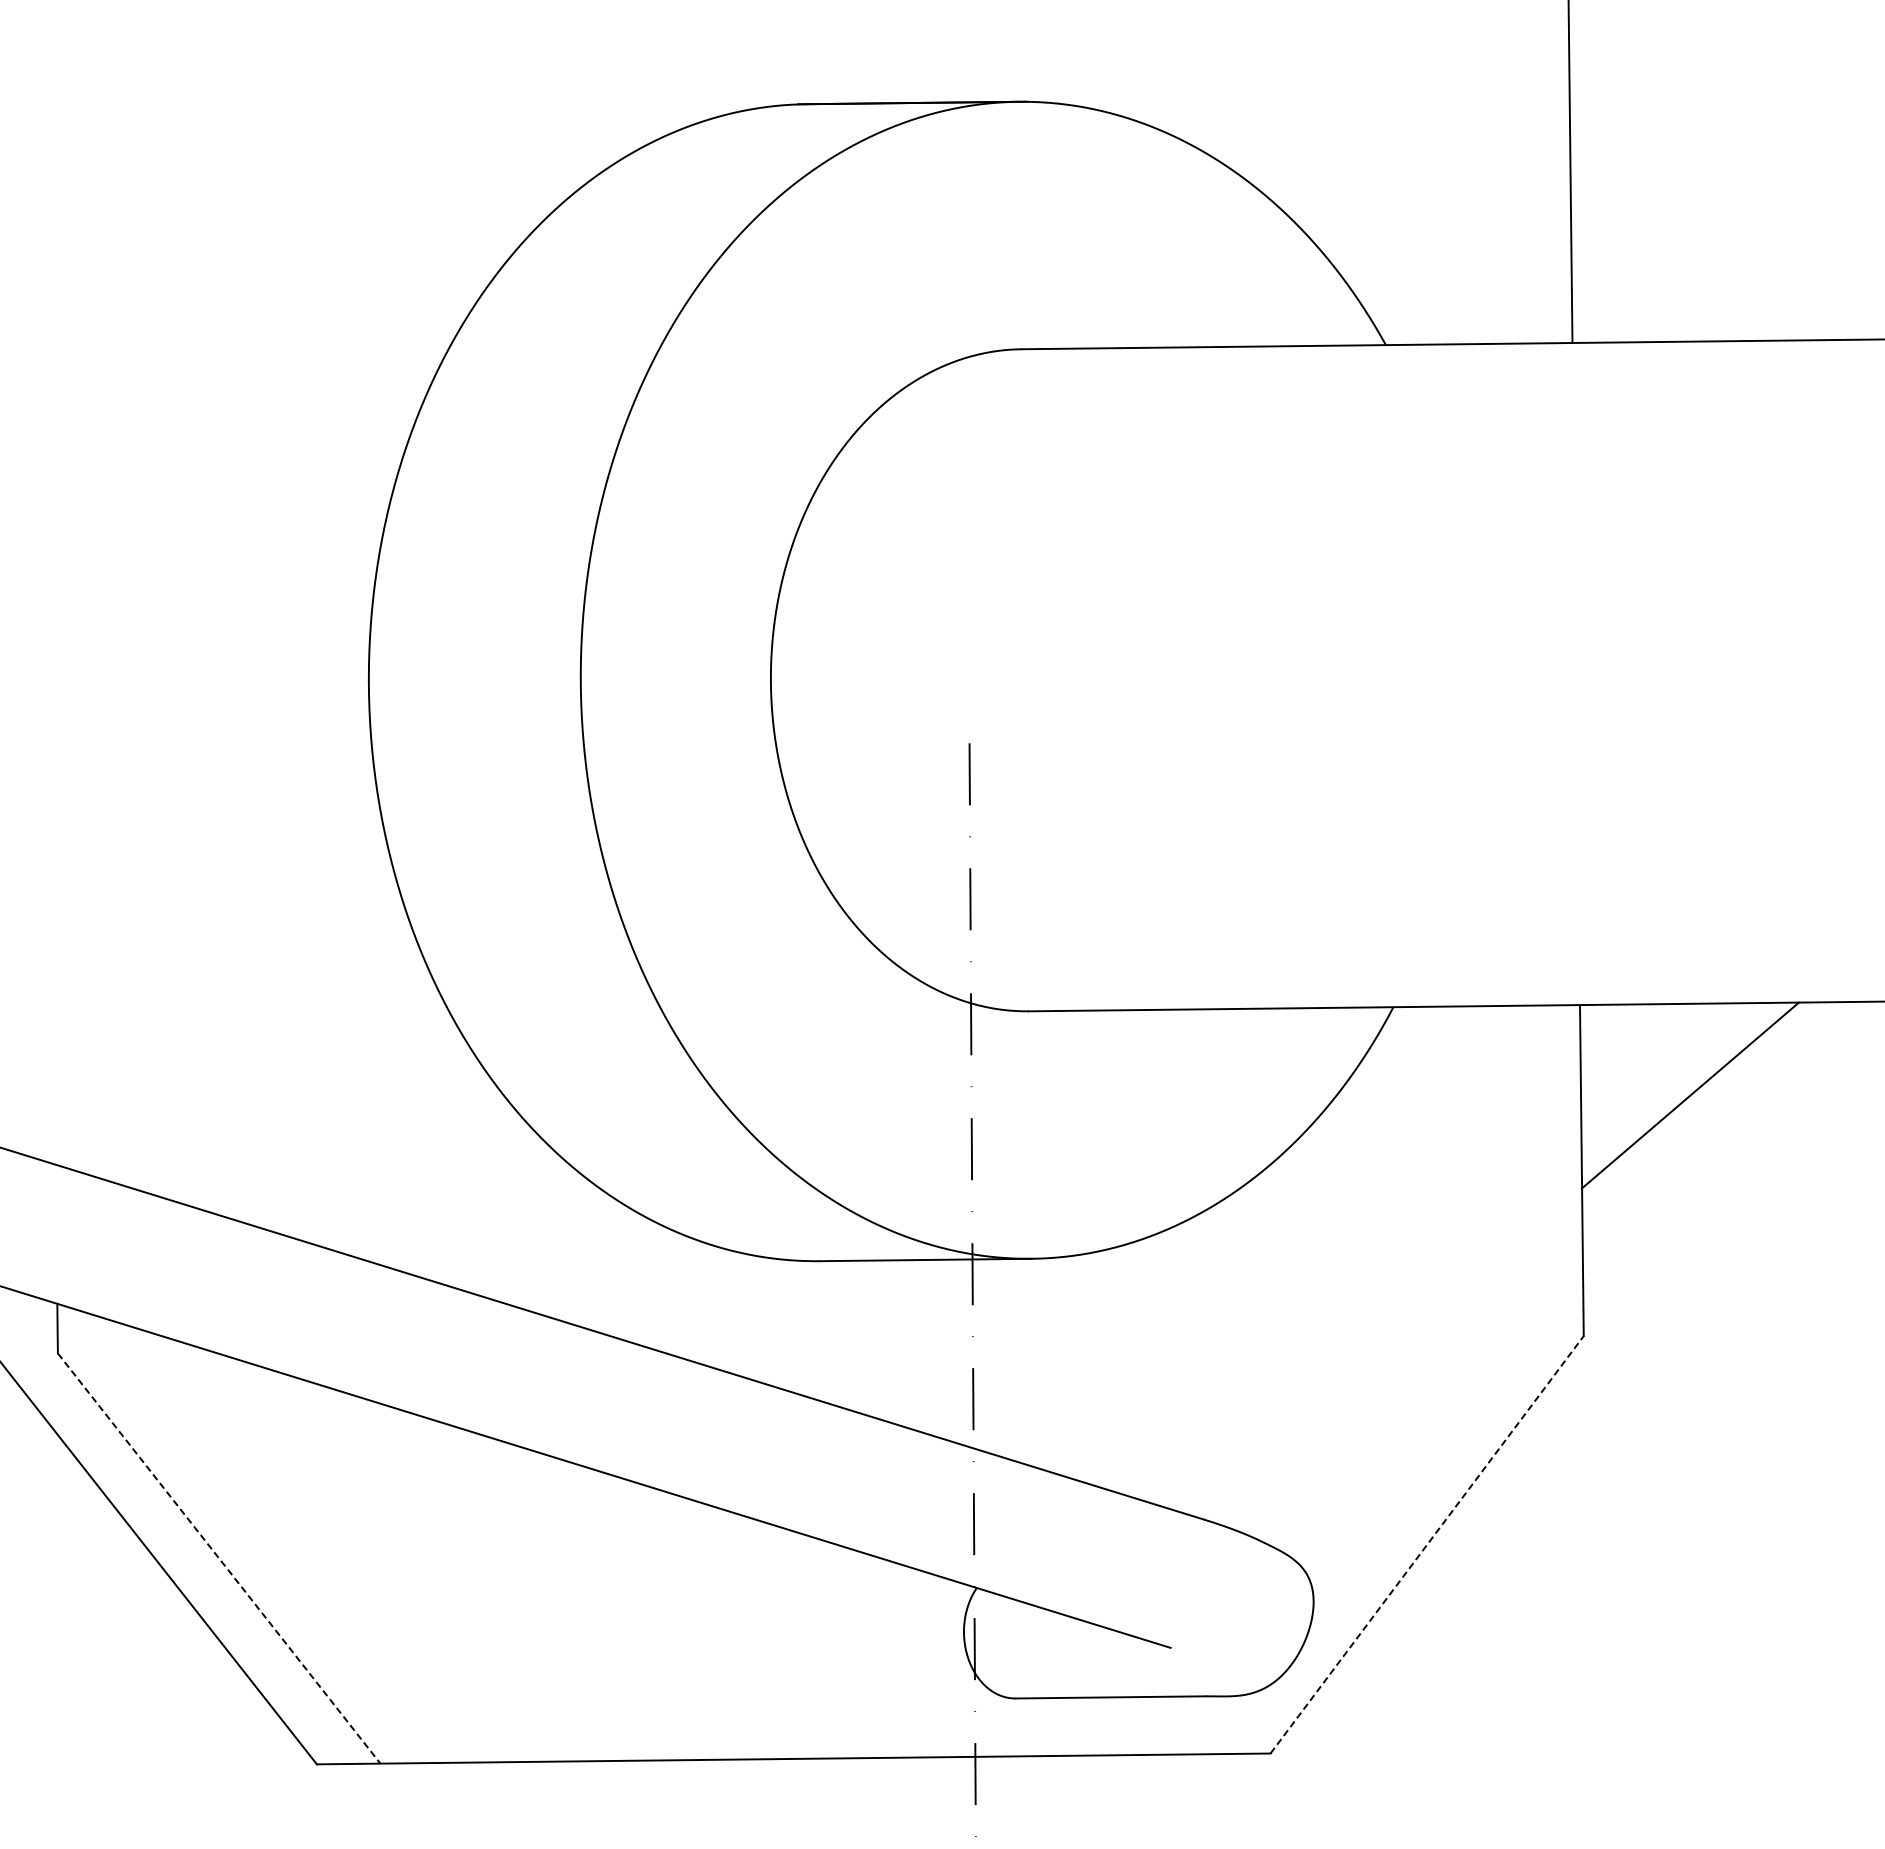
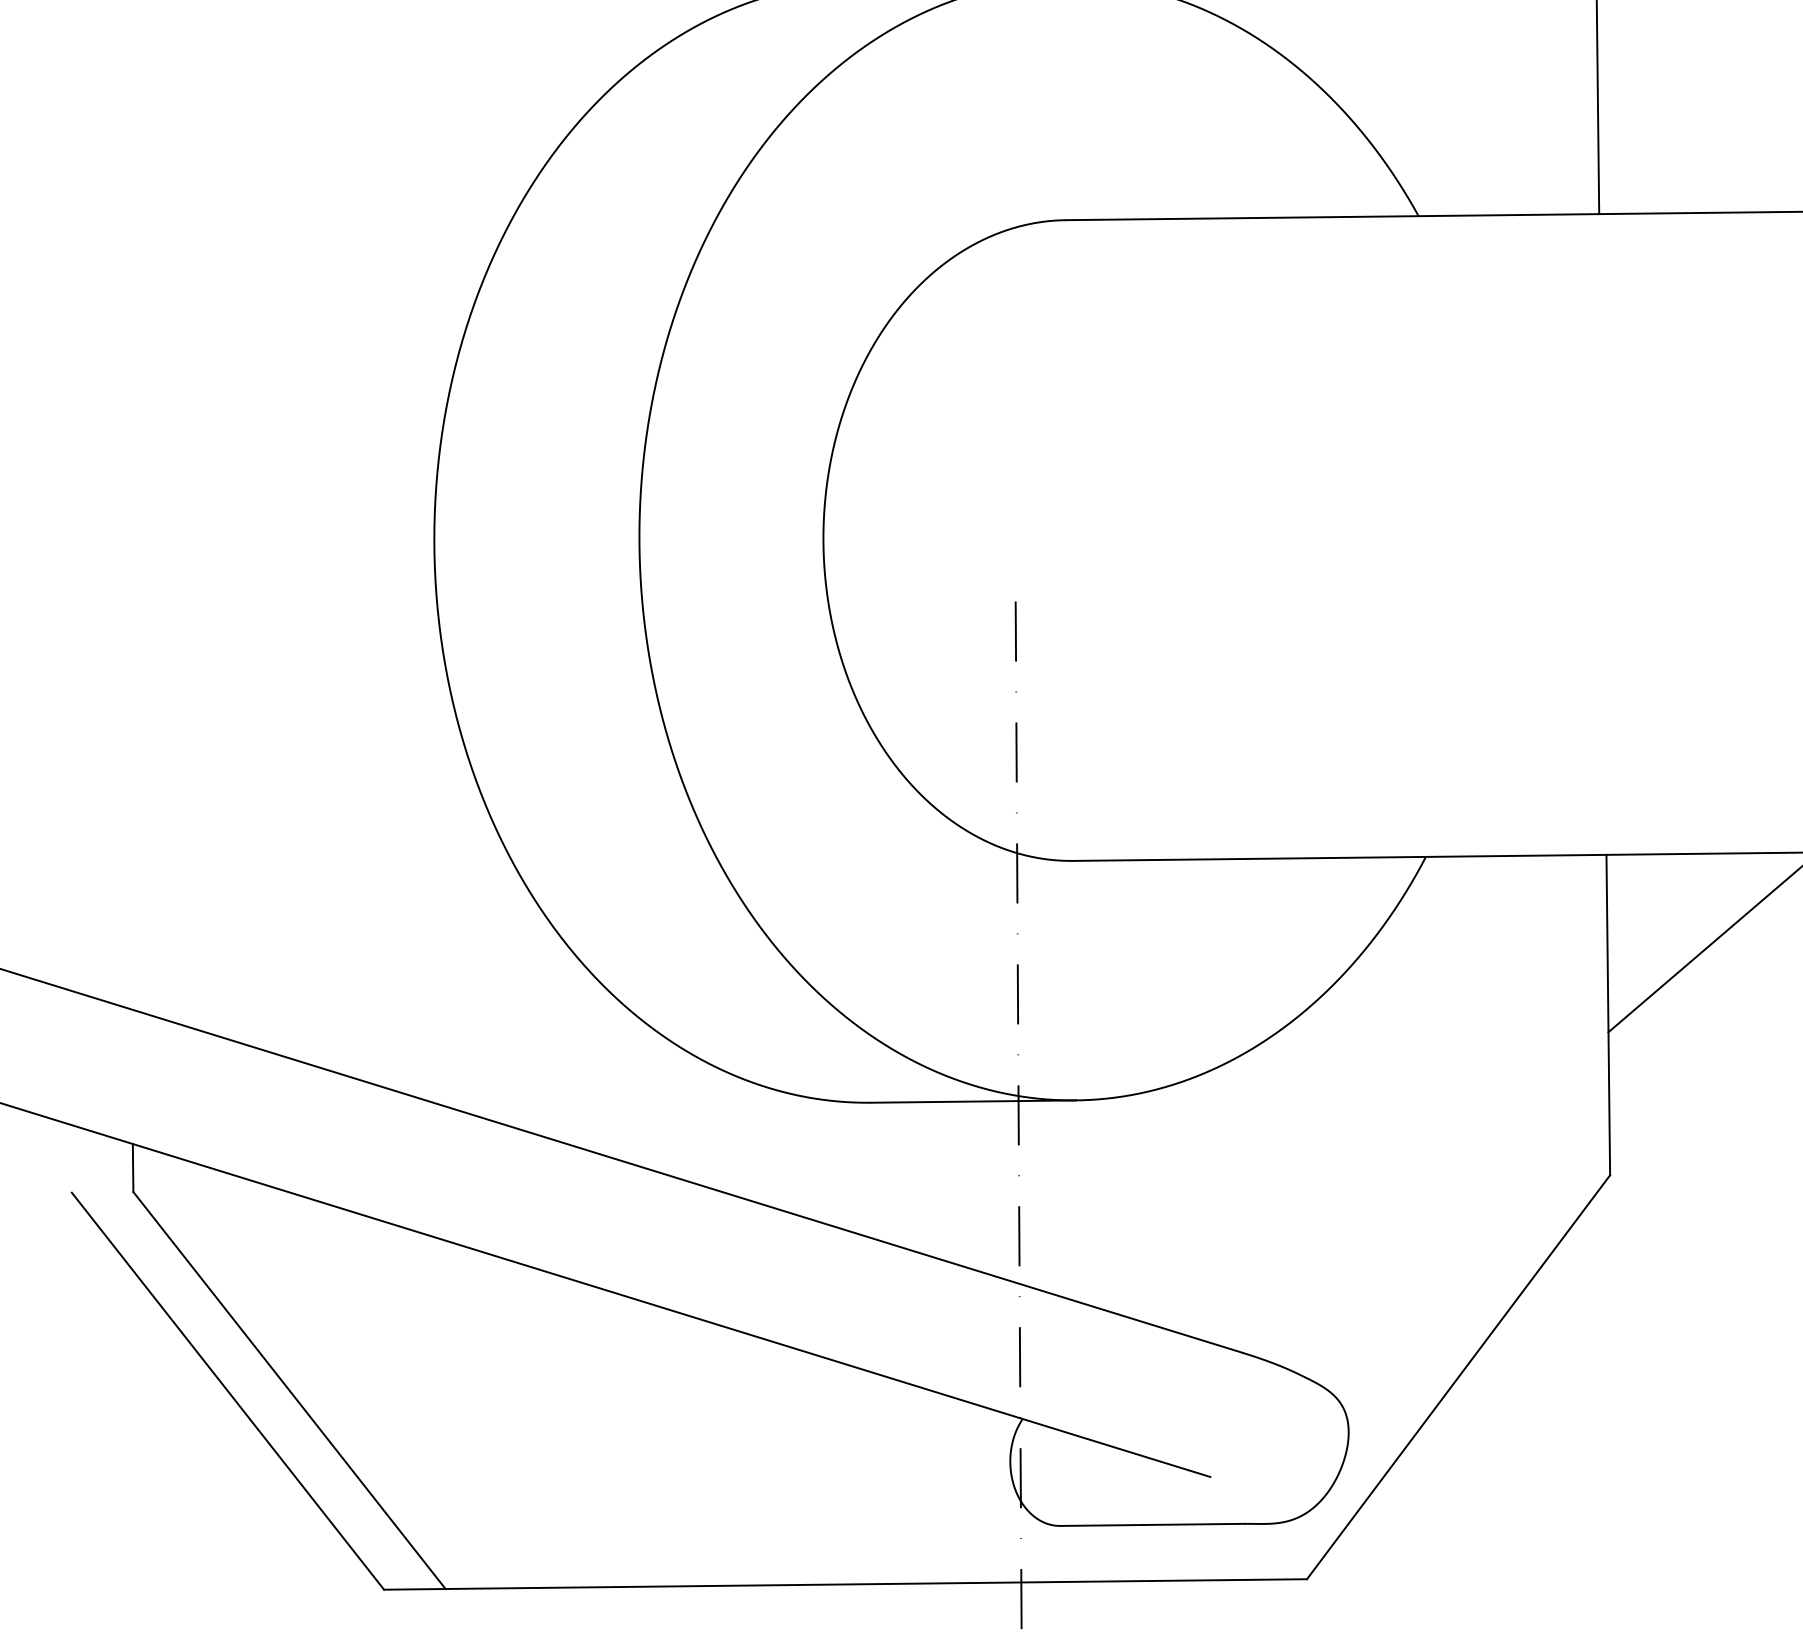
line: (1427, 1544) -> (1458, 1376), dashed -> solid
line: (219, 1558) -> (289, 1390), dashed -> solid

